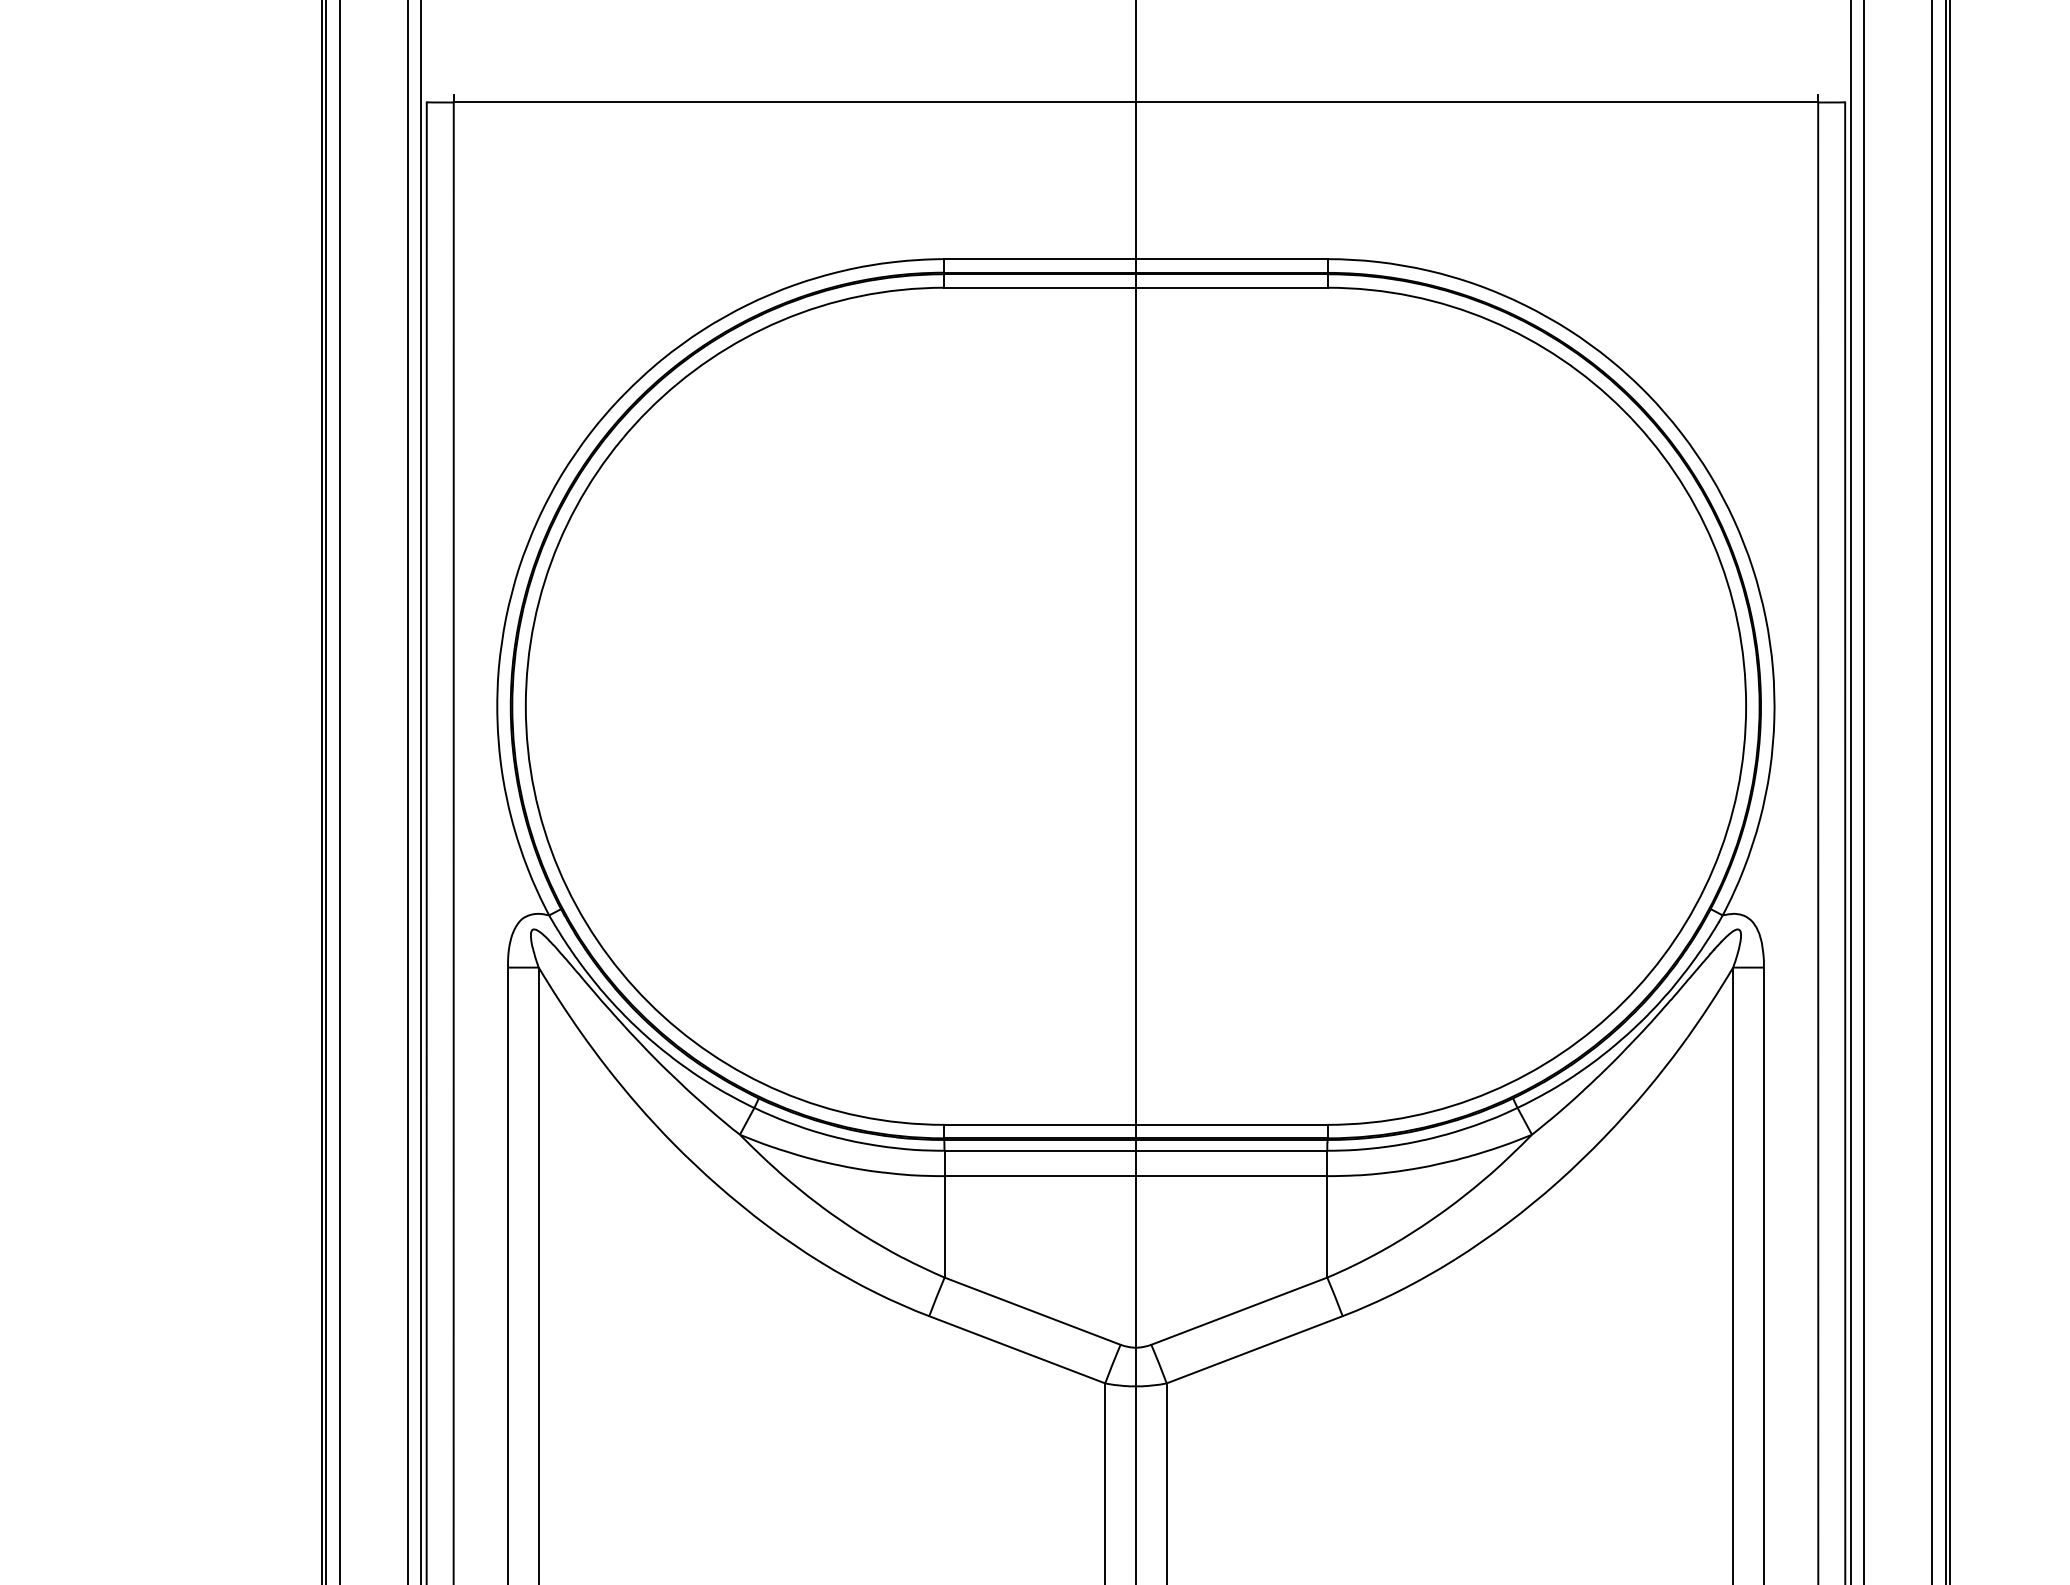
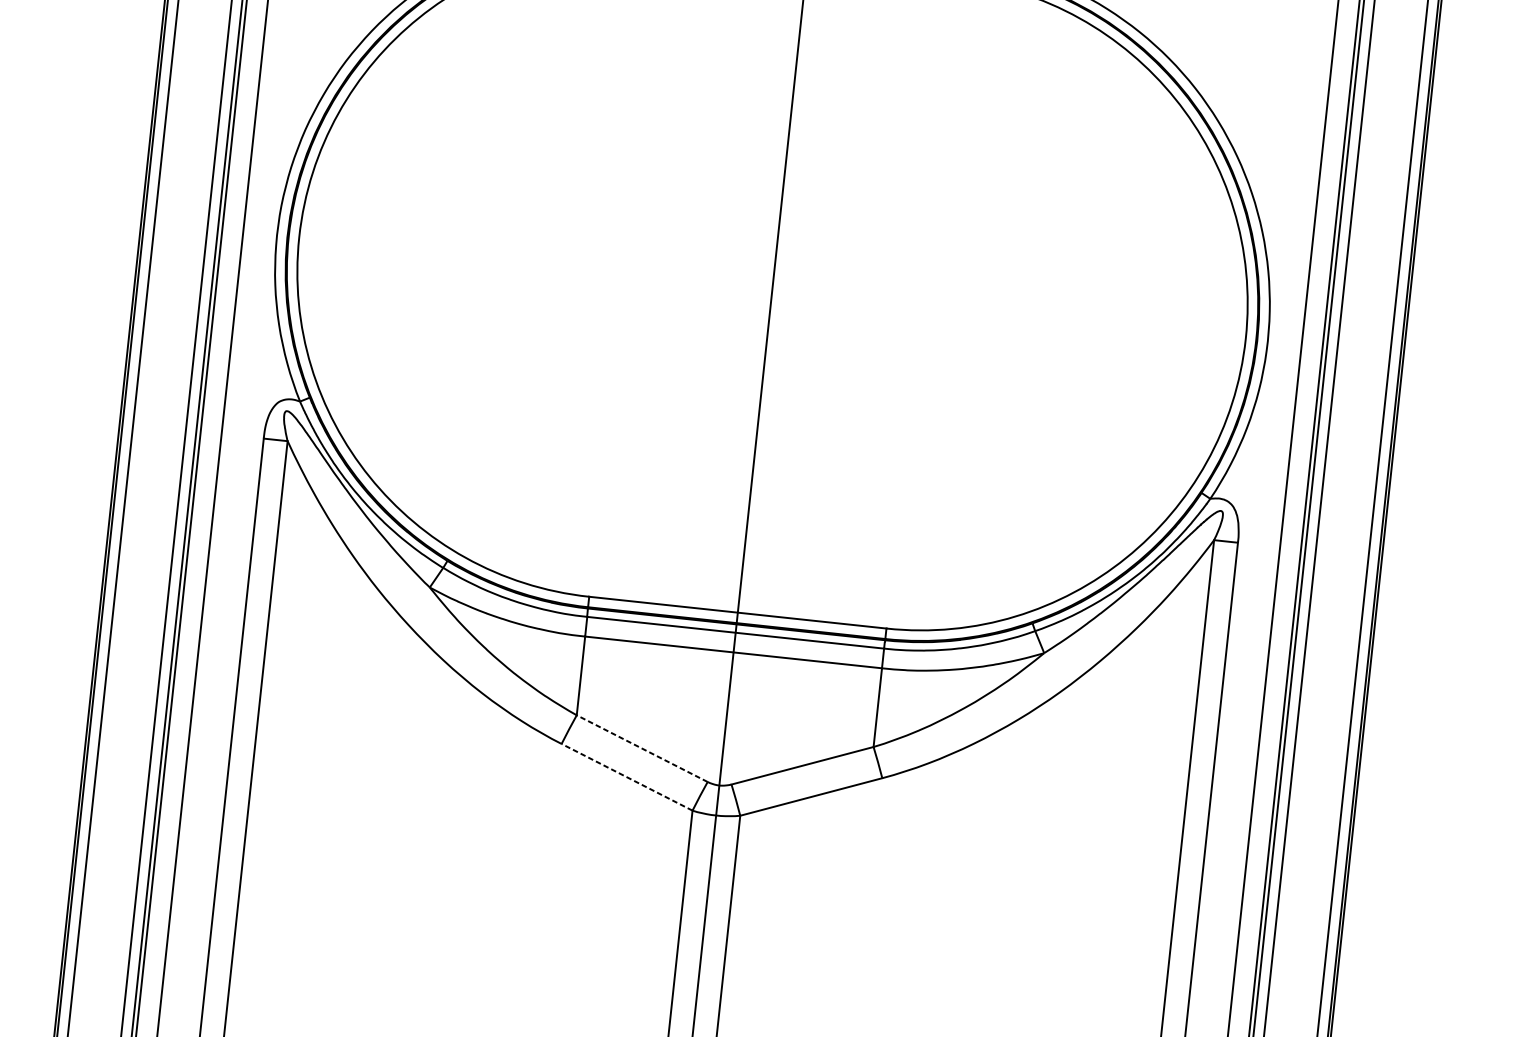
line: (1032, 1311) -> (642, 748), solid -> dashed
line: (1016, 1349) -> (626, 777), solid -> dashed

